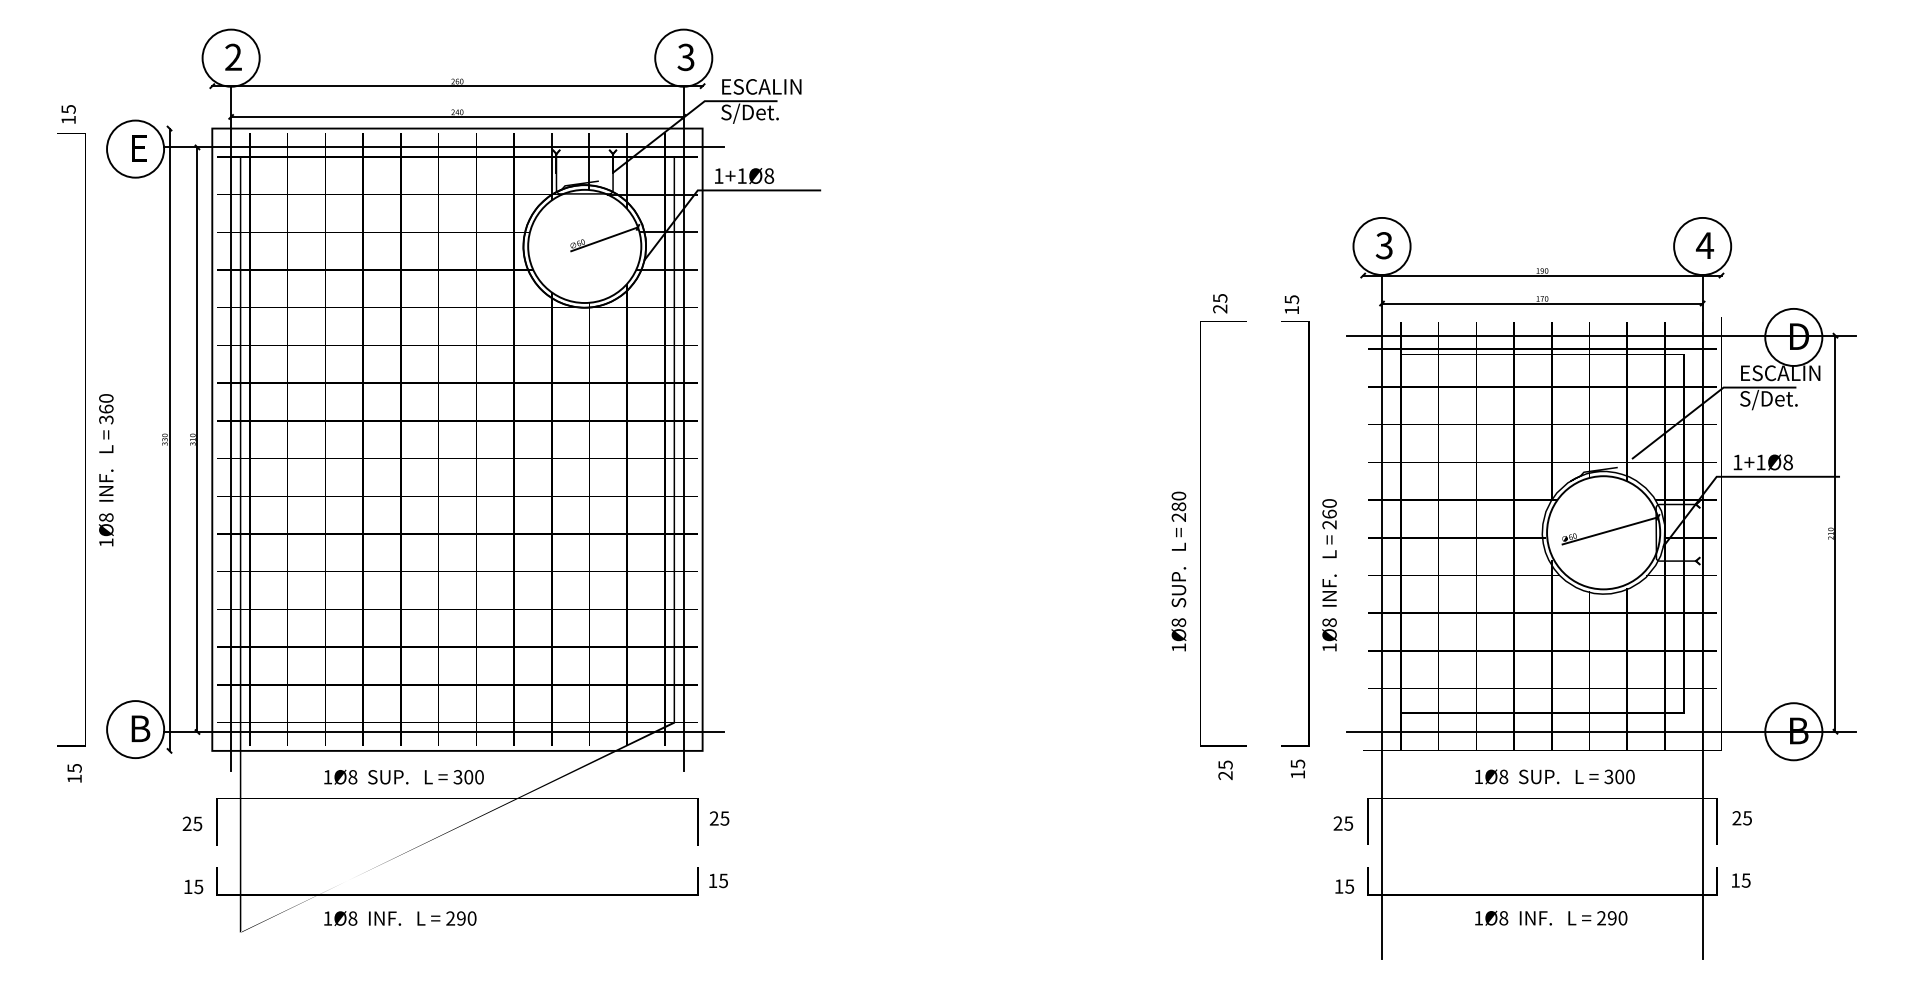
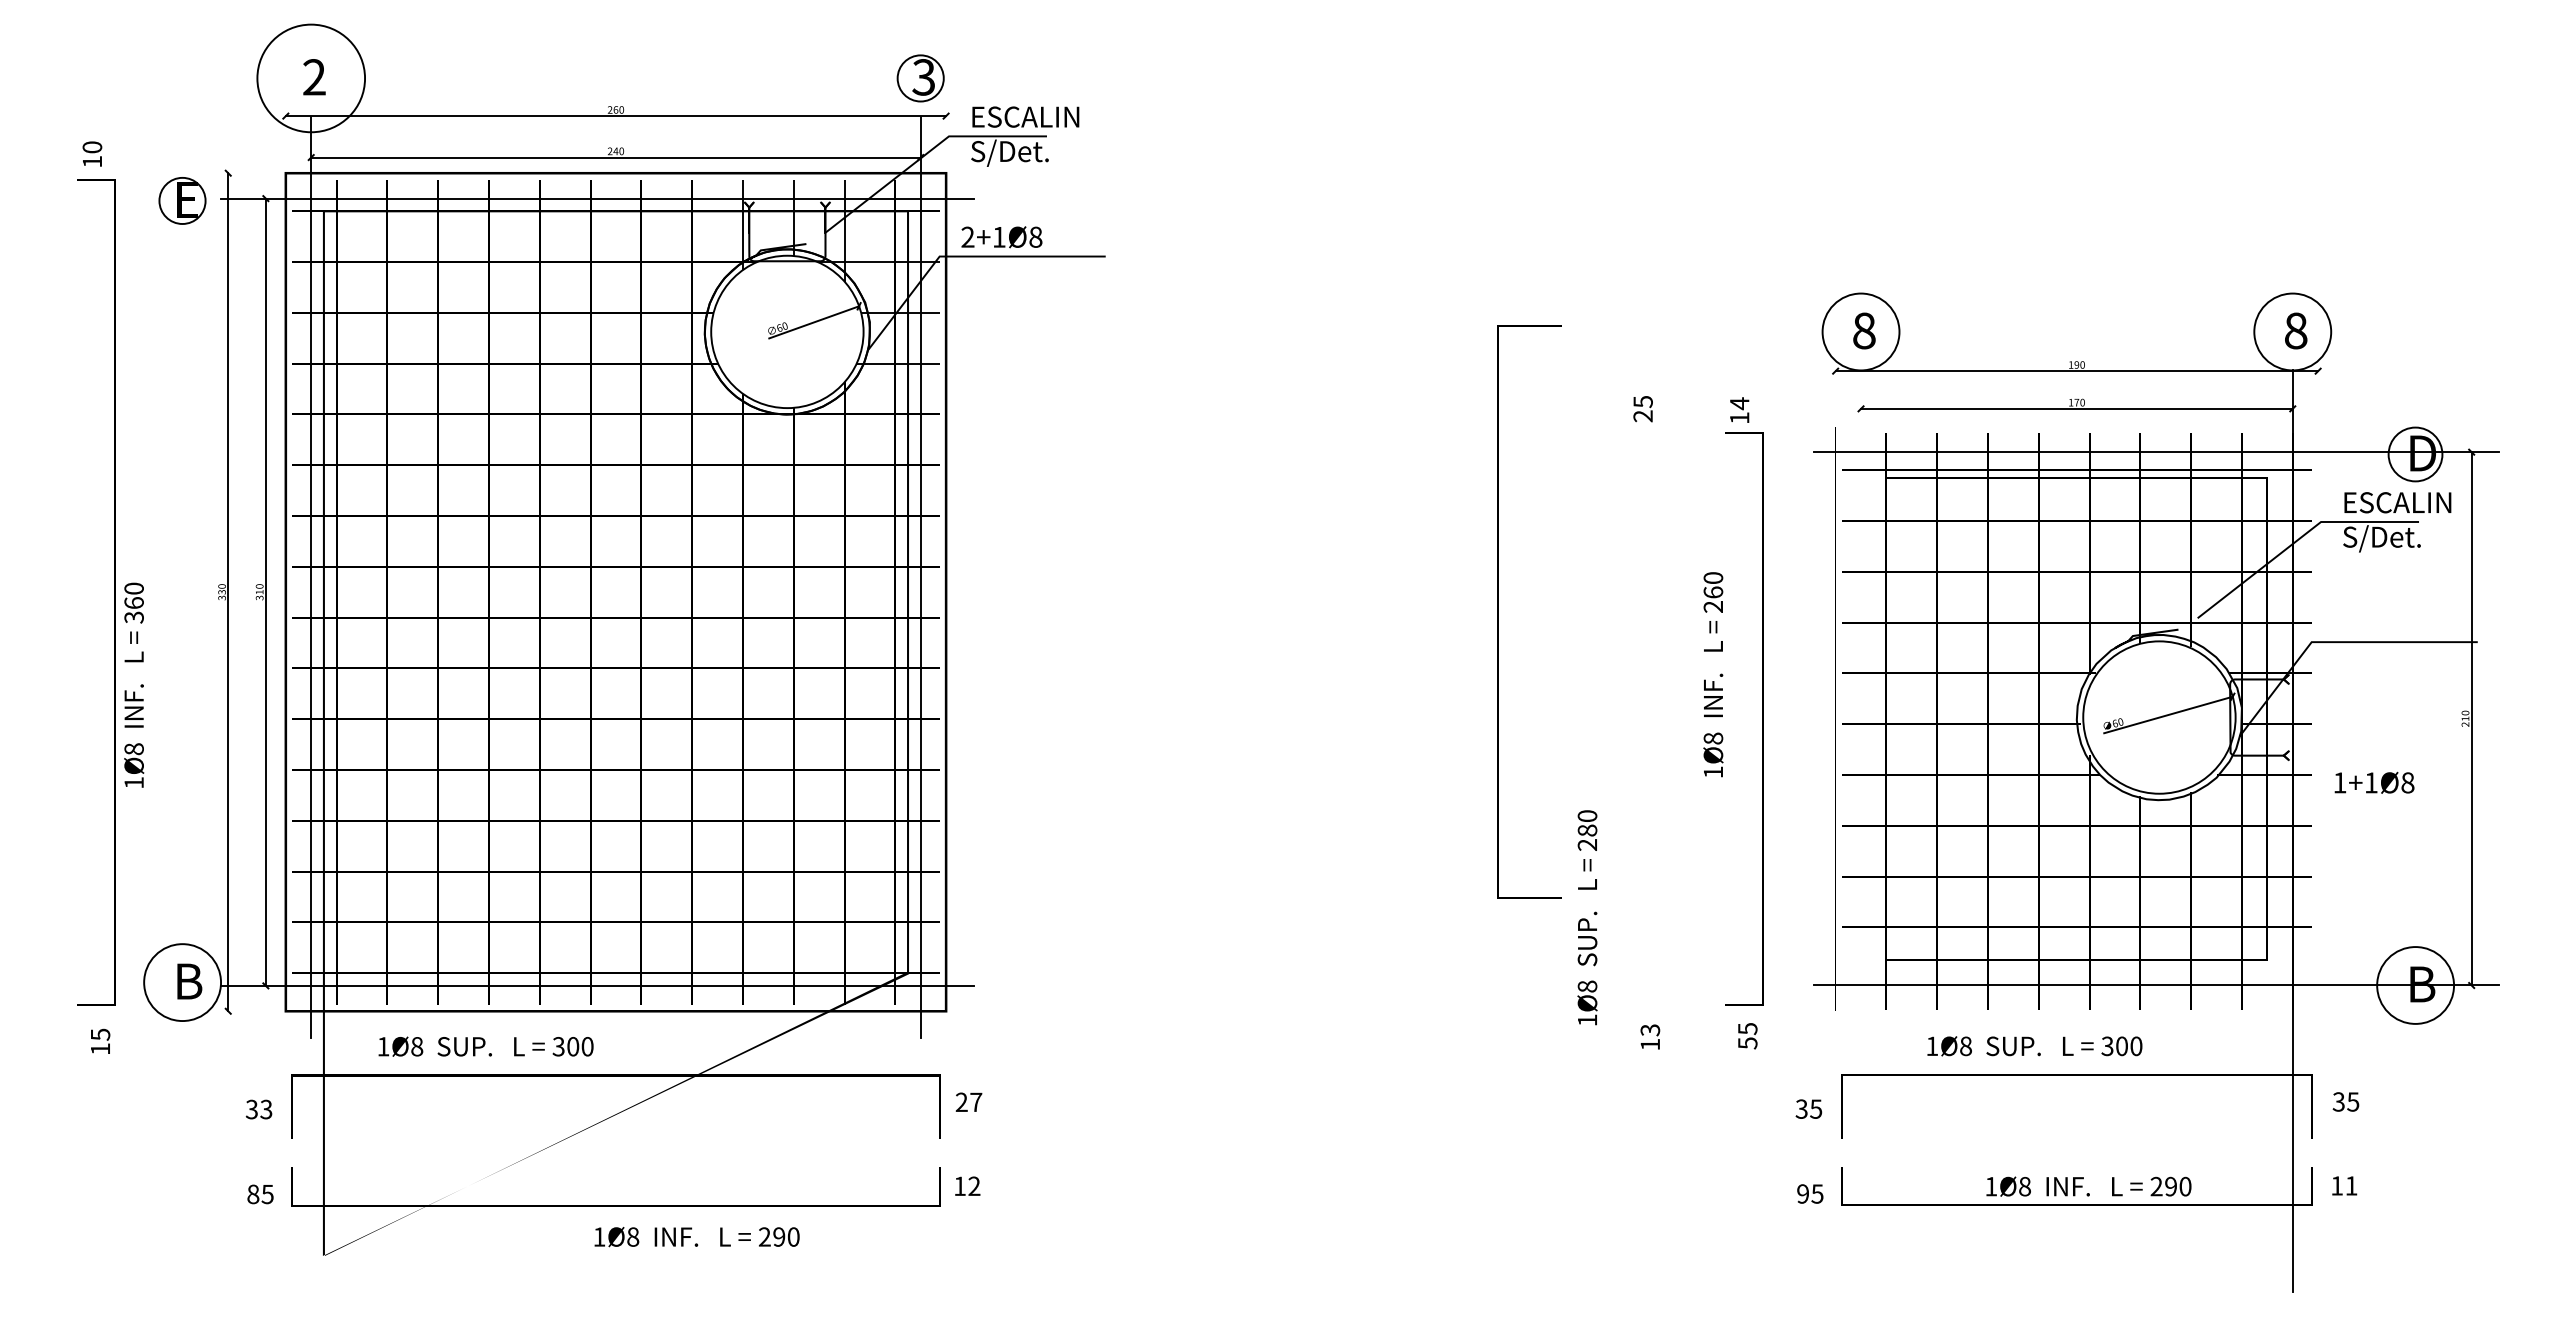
circle: (230, 58) -> (310, 78), size x1.4
circle: (683, 58) -> (920, 78), size x0.6
text: (68, 109) -> (92, 147), 15 -> 10
circle: (135, 148) -> (182, 200), size x0.6
text: (718, 175) -> (967, 236), 1+1Ø8 -> 2+1Ø8
text: (1383, 245) -> (1863, 330), 3 -> 8
text: (1704, 245) -> (2295, 330), 4 -> 8
text: (1291, 299) -> (1739, 403), 15 -> 14
circle: (1793, 337) -> (2415, 454), size x0.7
text: (1763, 462) -> (2374, 782), moved
text: (106, 469) -> (134, 684), moved
line: (1200, 533) -> (1498, 611), moved
text: (1178, 571) -> (1587, 917), moved
text: (1329, 575) -> (1713, 674), moved
line: (1382, 616) -> (1861, 830), removed
text: (1224, 770) -> (1649, 1037), 25 -> 13
text: (1297, 774) -> (1747, 1043), 15 -> 55
text: (403, 777) -> (485, 1046), moved
text: (1554, 777) -> (2034, 1046), moved
text: (1736, 817) -> (2338, 1101), 25 -> 35
text: (725, 818) -> (976, 1102), 25 -> 27
text: (191, 823) -> (258, 1109), 25 -> 33
text: (1337, 823) -> (1801, 1109), 25 -> 35
text: (1746, 880) -> (2351, 1185), 15 -> 11
text: (723, 881) -> (974, 1186), 15 -> 12
text: (188, 886) -> (253, 1194), 15 -> 85
text: (1338, 886) -> (1802, 1193), 15 -> 95
text: (399, 918) -> (696, 1237), moved
text: (1550, 918) -> (2088, 1186), moved

